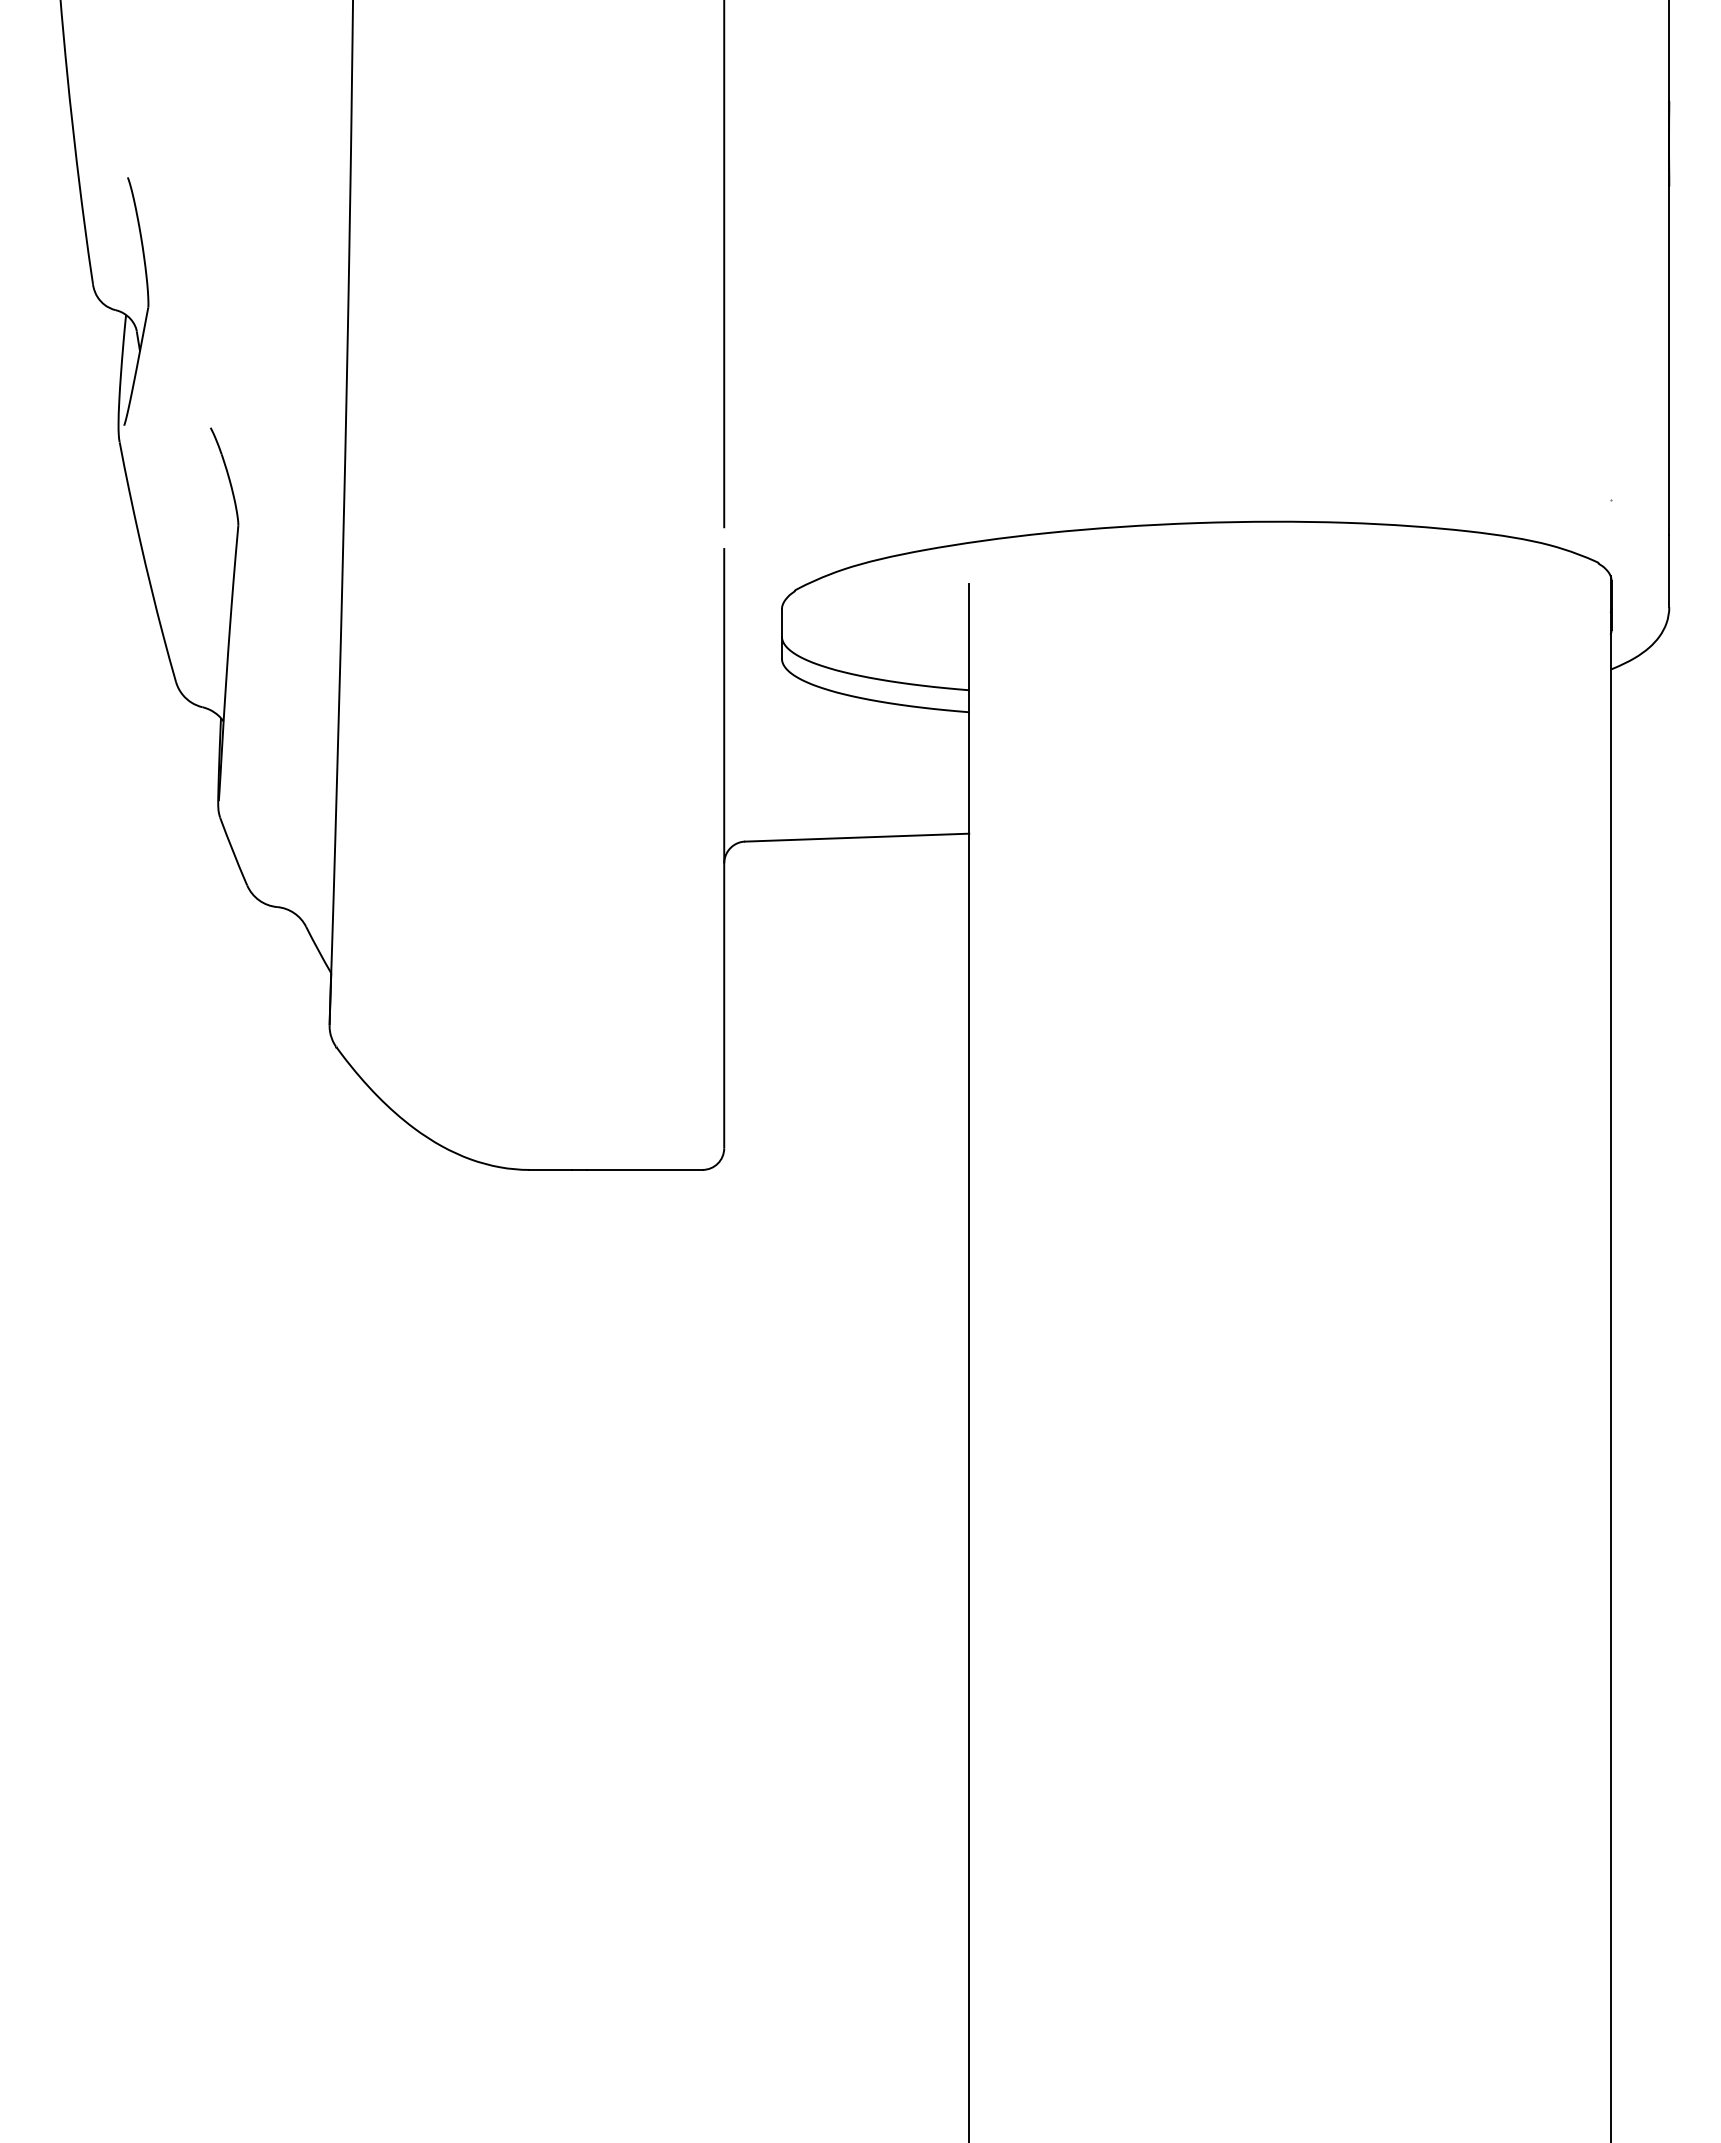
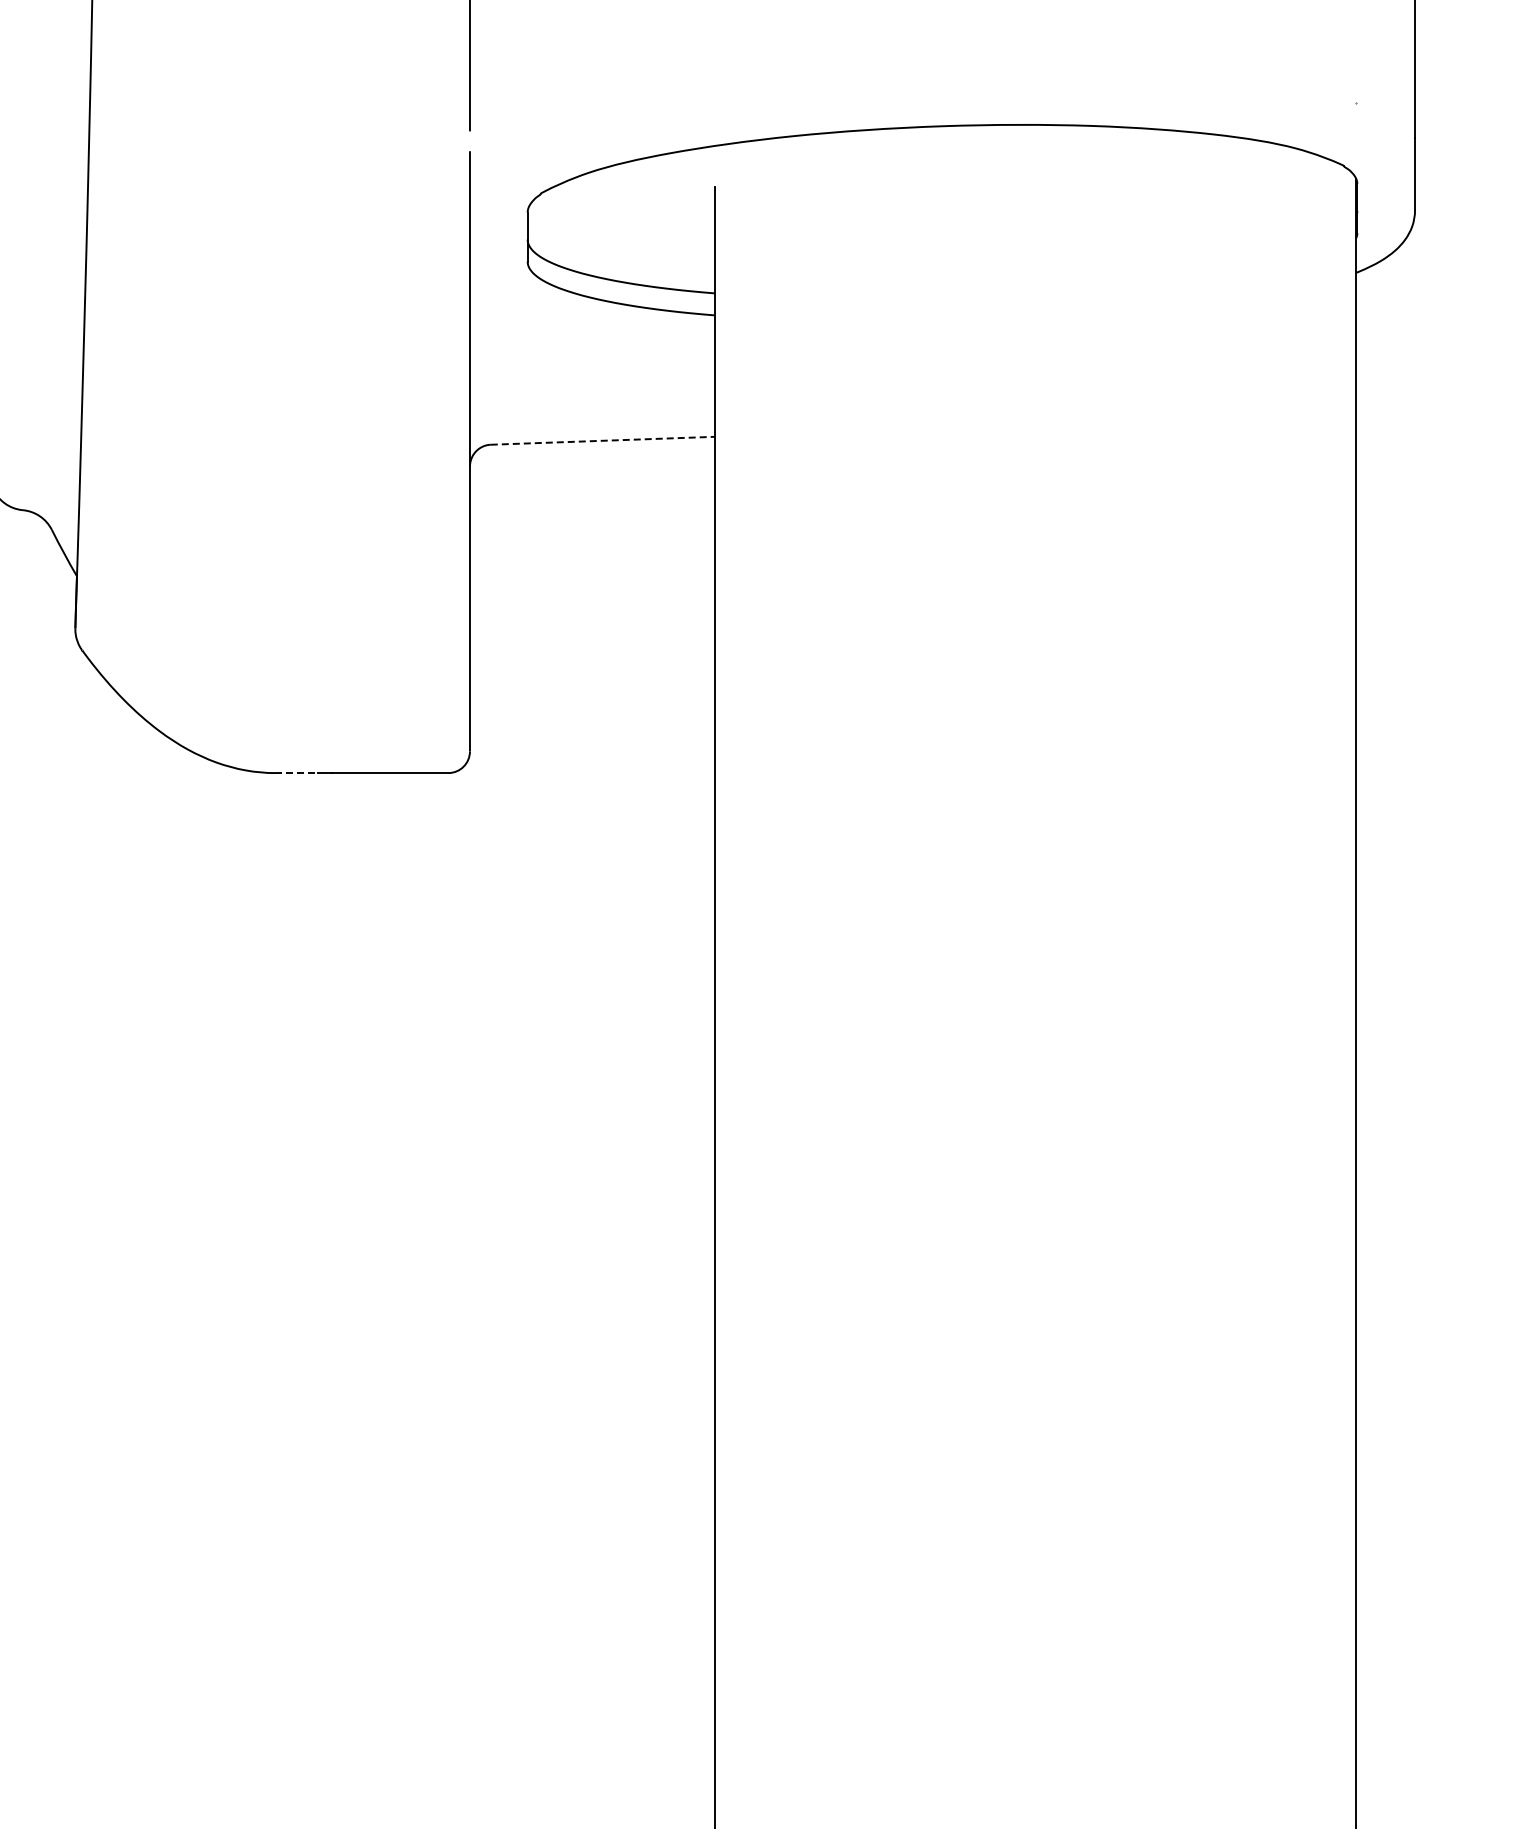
line: (857, 837) -> (603, 440), solid -> dashed
line: (551, 1169) -> (297, 772), solid -> dashed

